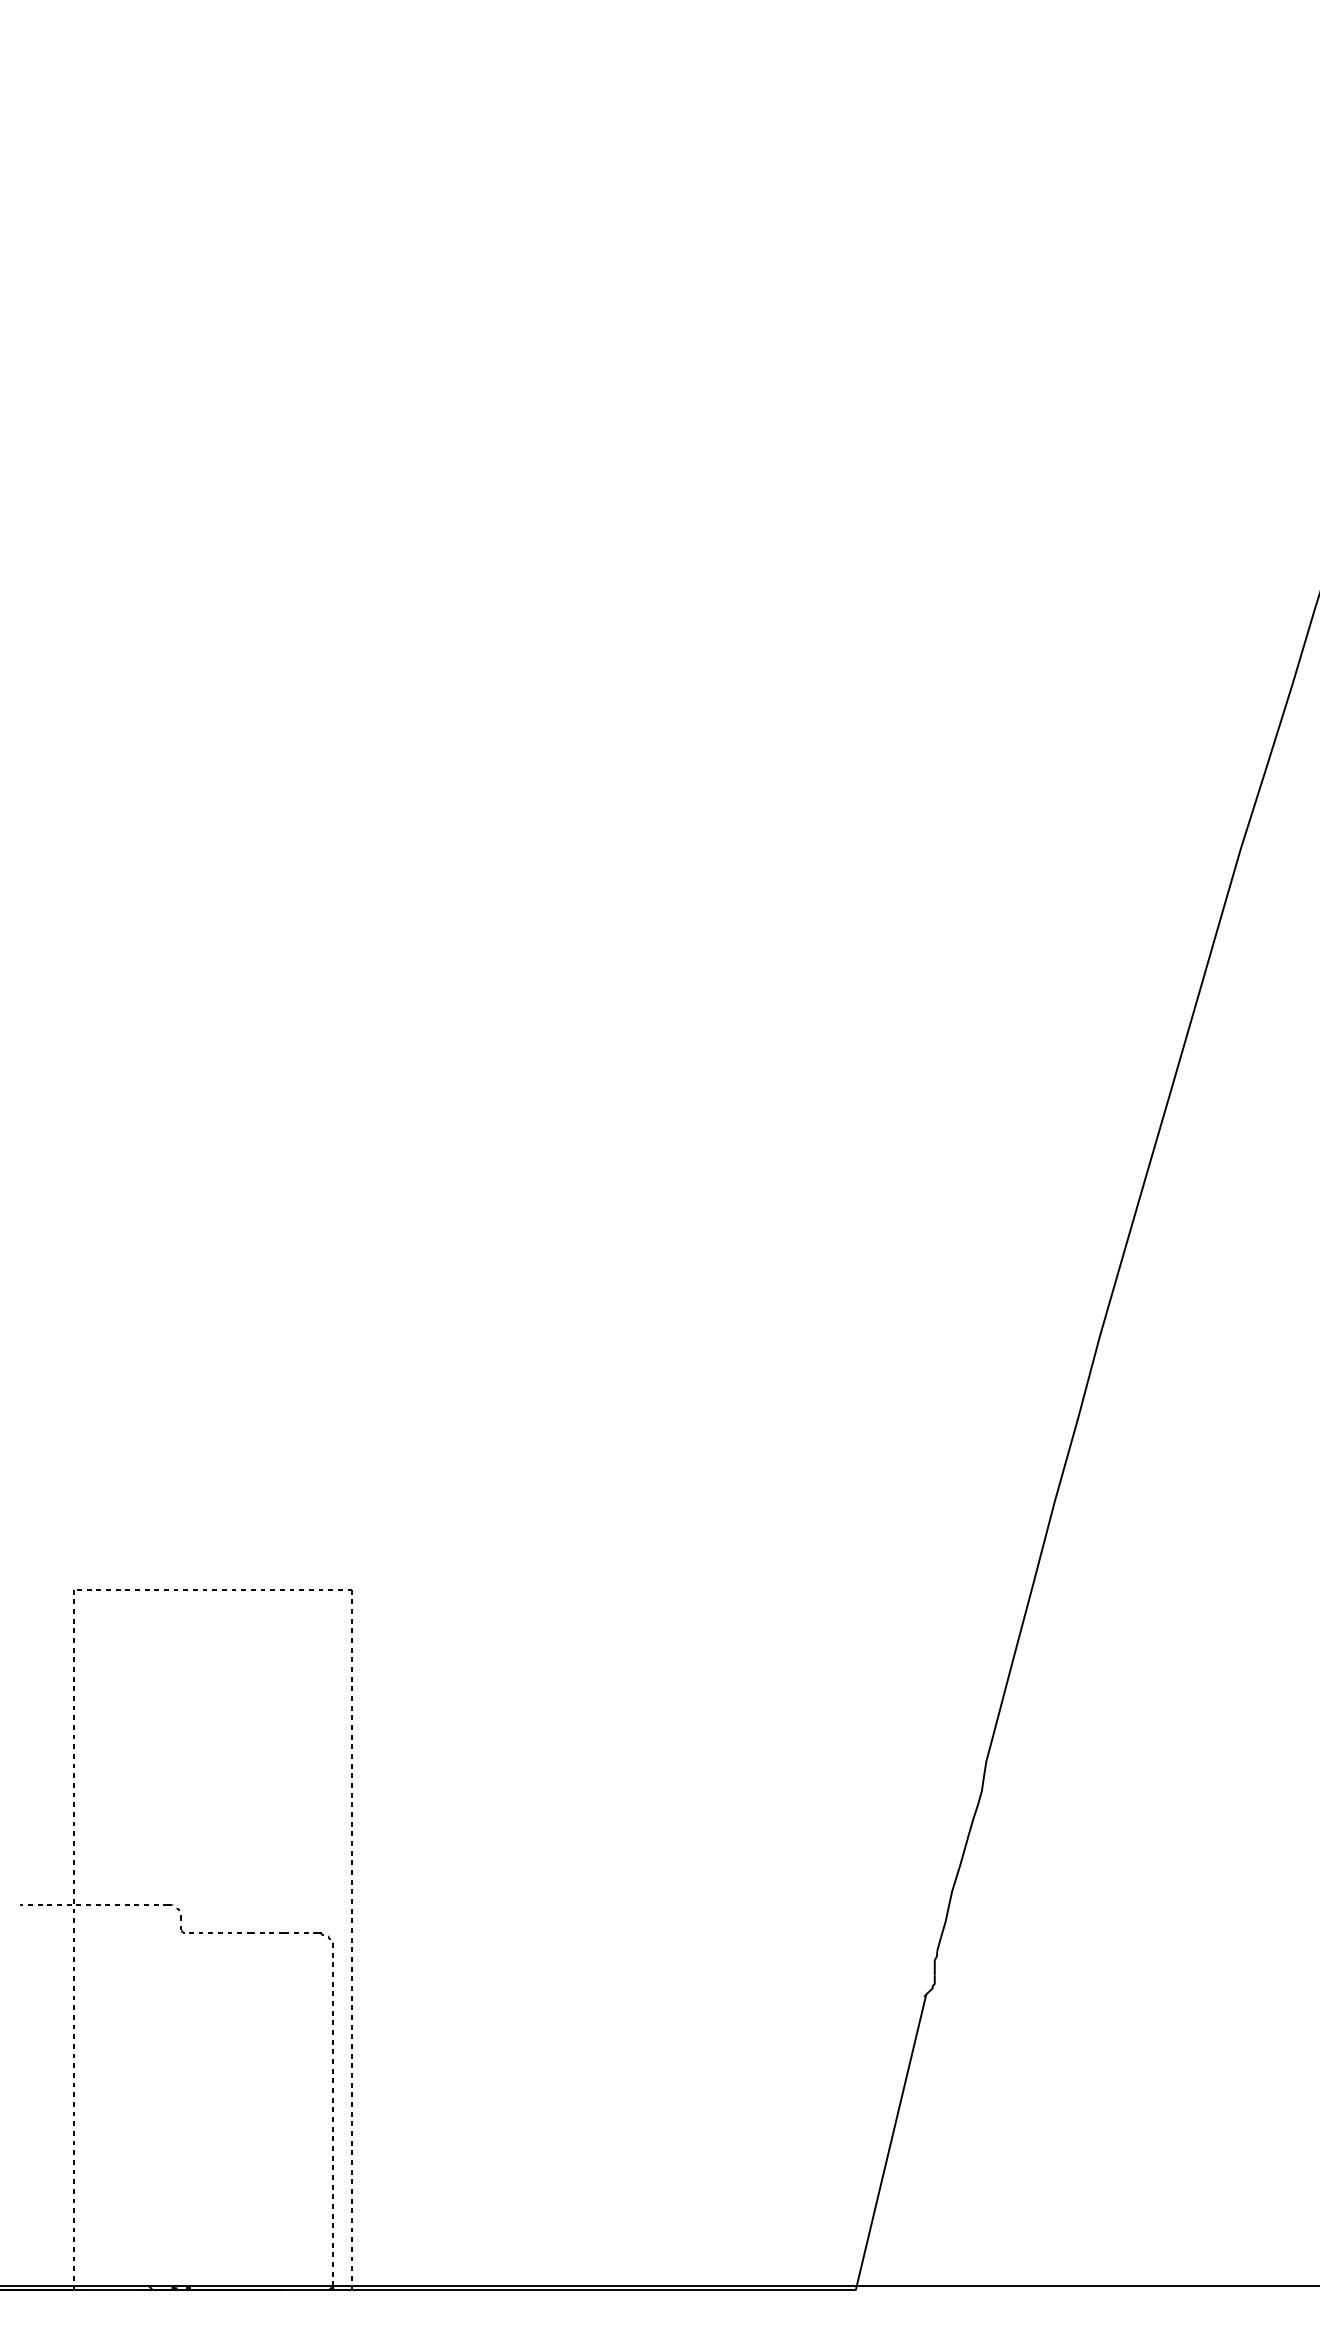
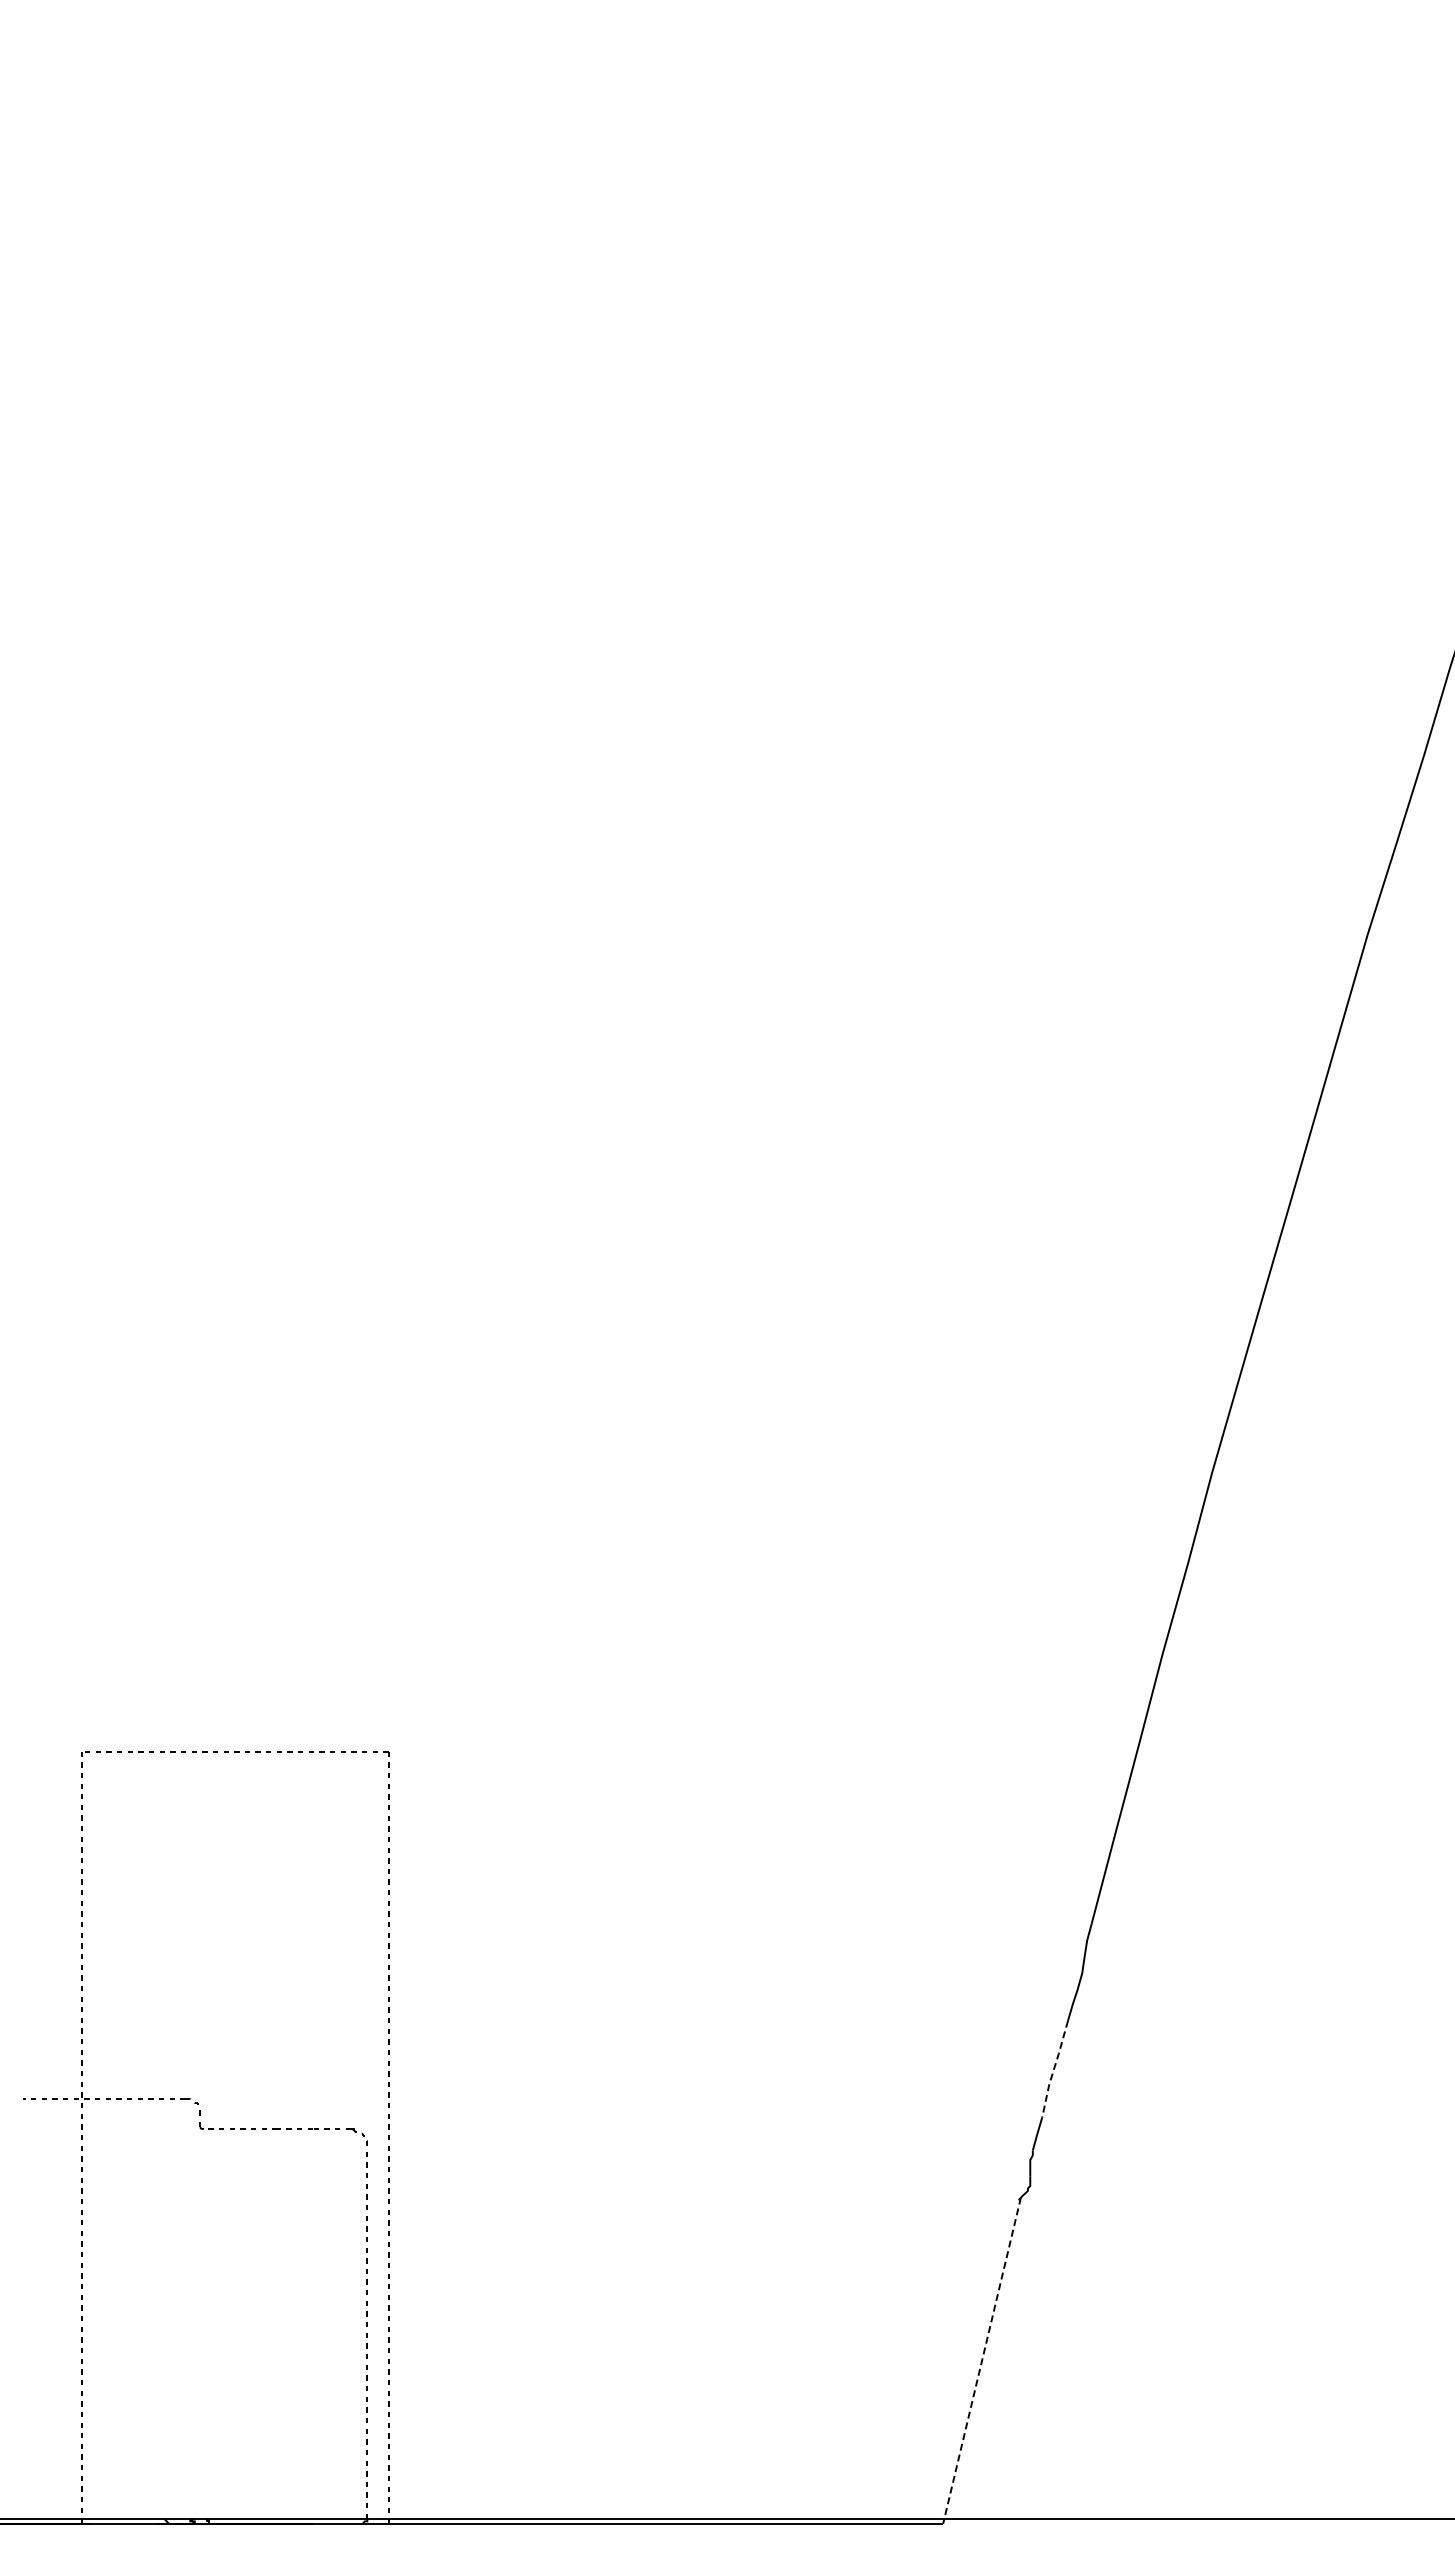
line: (956, 1877) -> (1054, 2068), solid -> dashed
line: (891, 2142) -> (982, 2360), solid -> dashed

